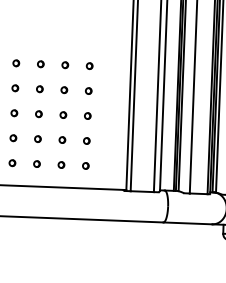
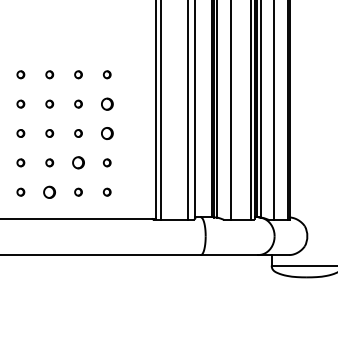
part: (88, 90) -> (106, 103), size x1.6
part: (87, 116) -> (106, 133), size x1.6
part: (62, 139) -> (78, 162), size x1.6
part: (36, 163) -> (49, 191), size x1.6

